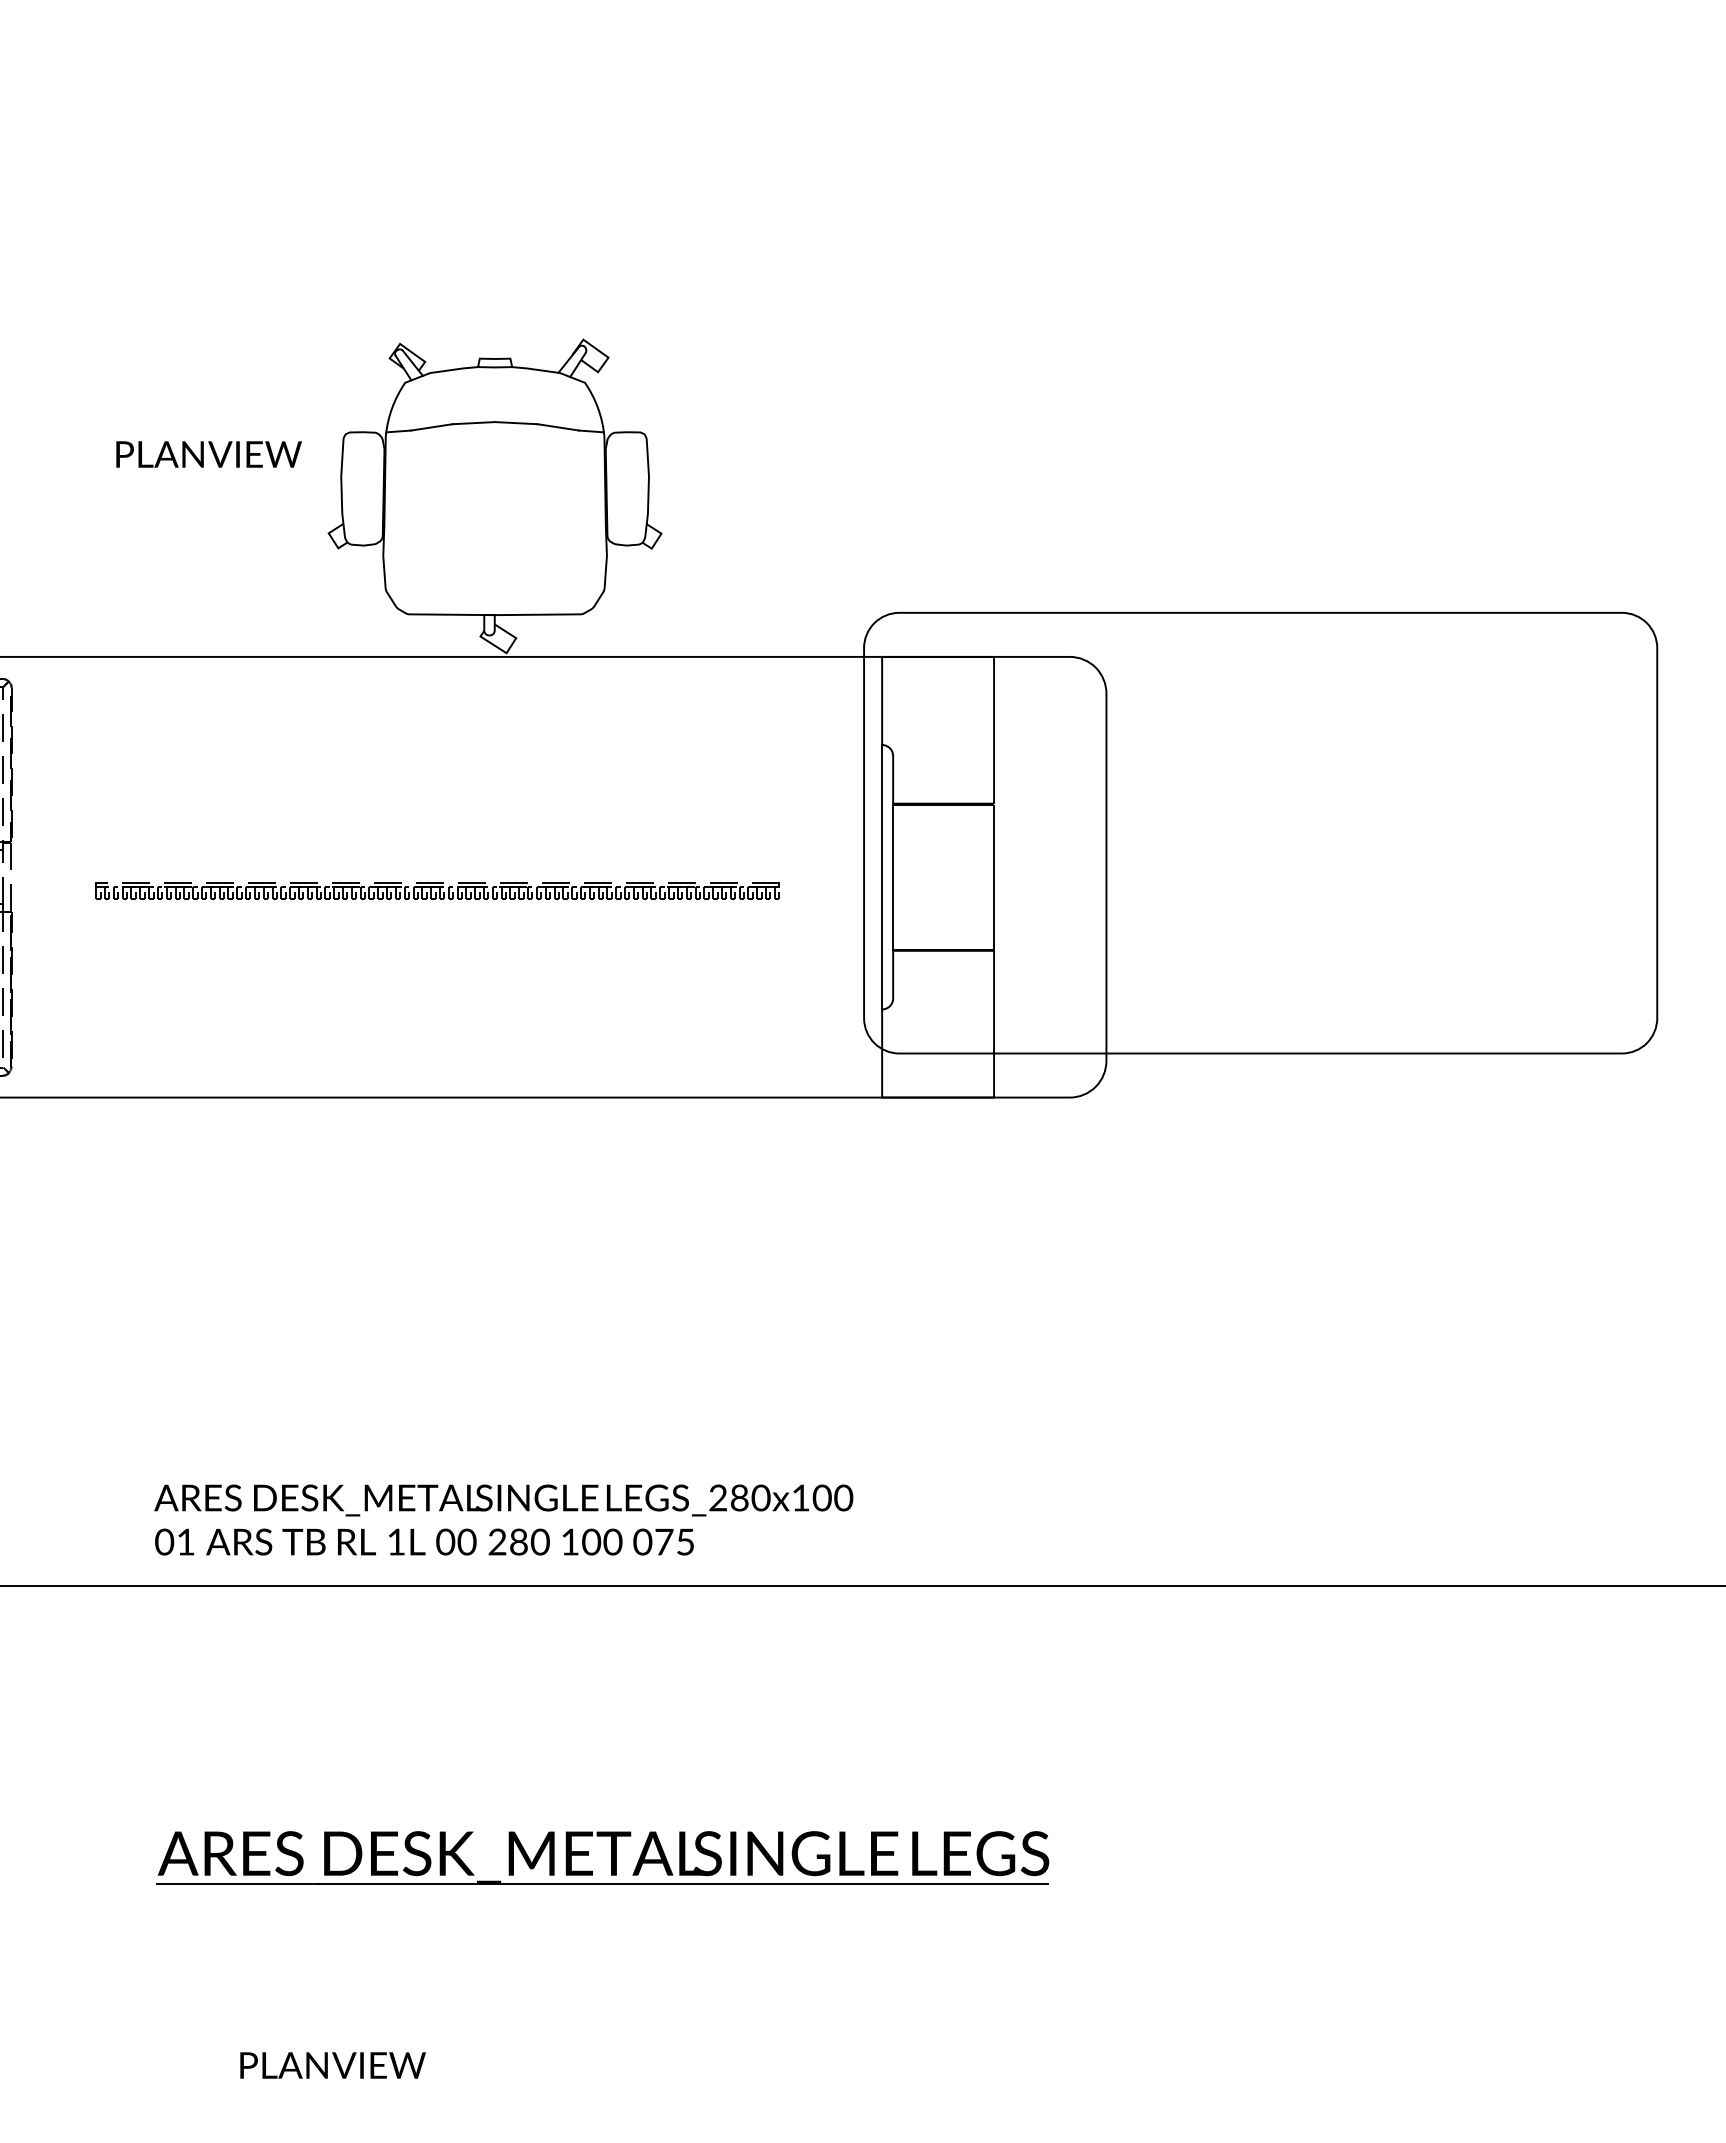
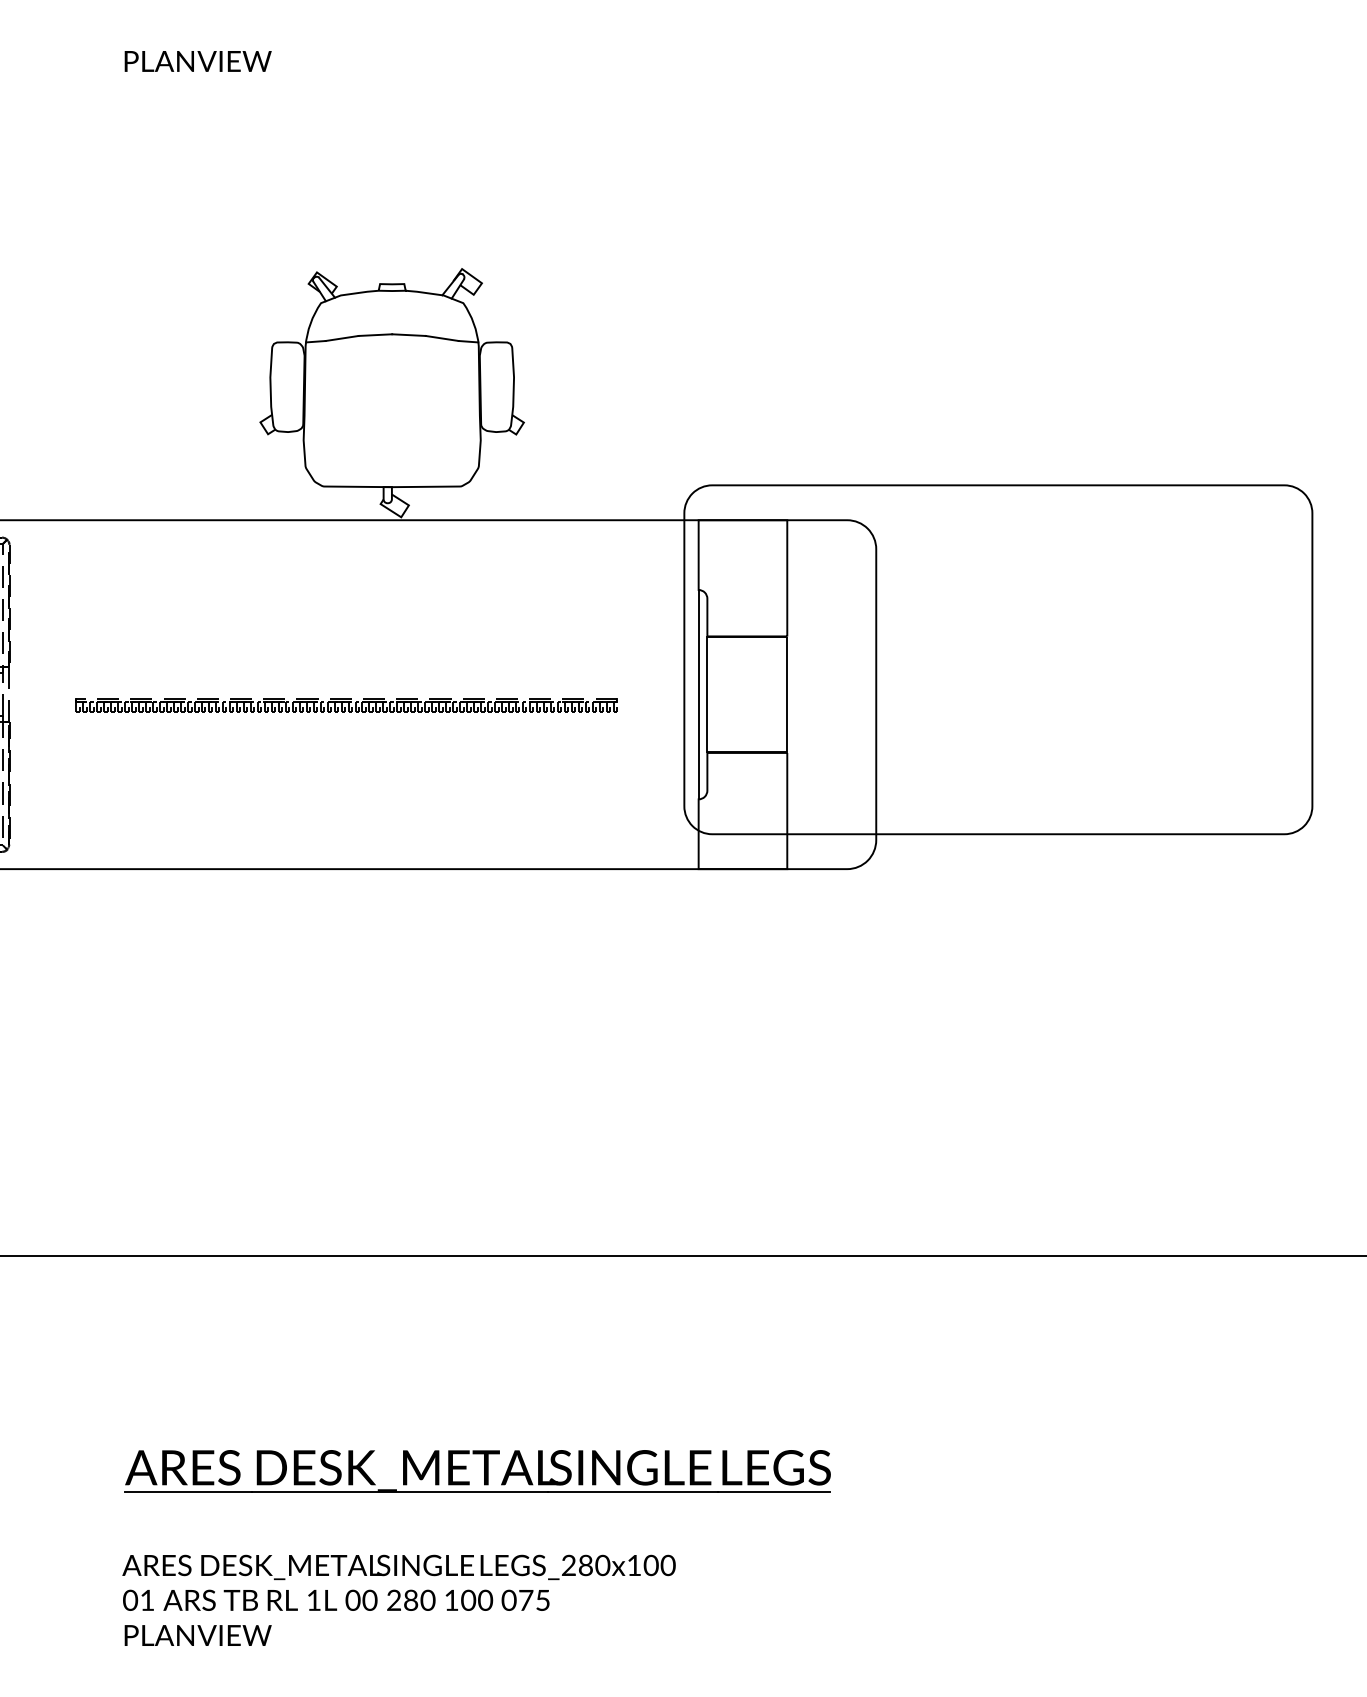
text: (208, 454) -> (197, 61), moved
text: (503, 1519) -> (398, 1582), moved
text: (332, 2065) -> (197, 1635), moved

